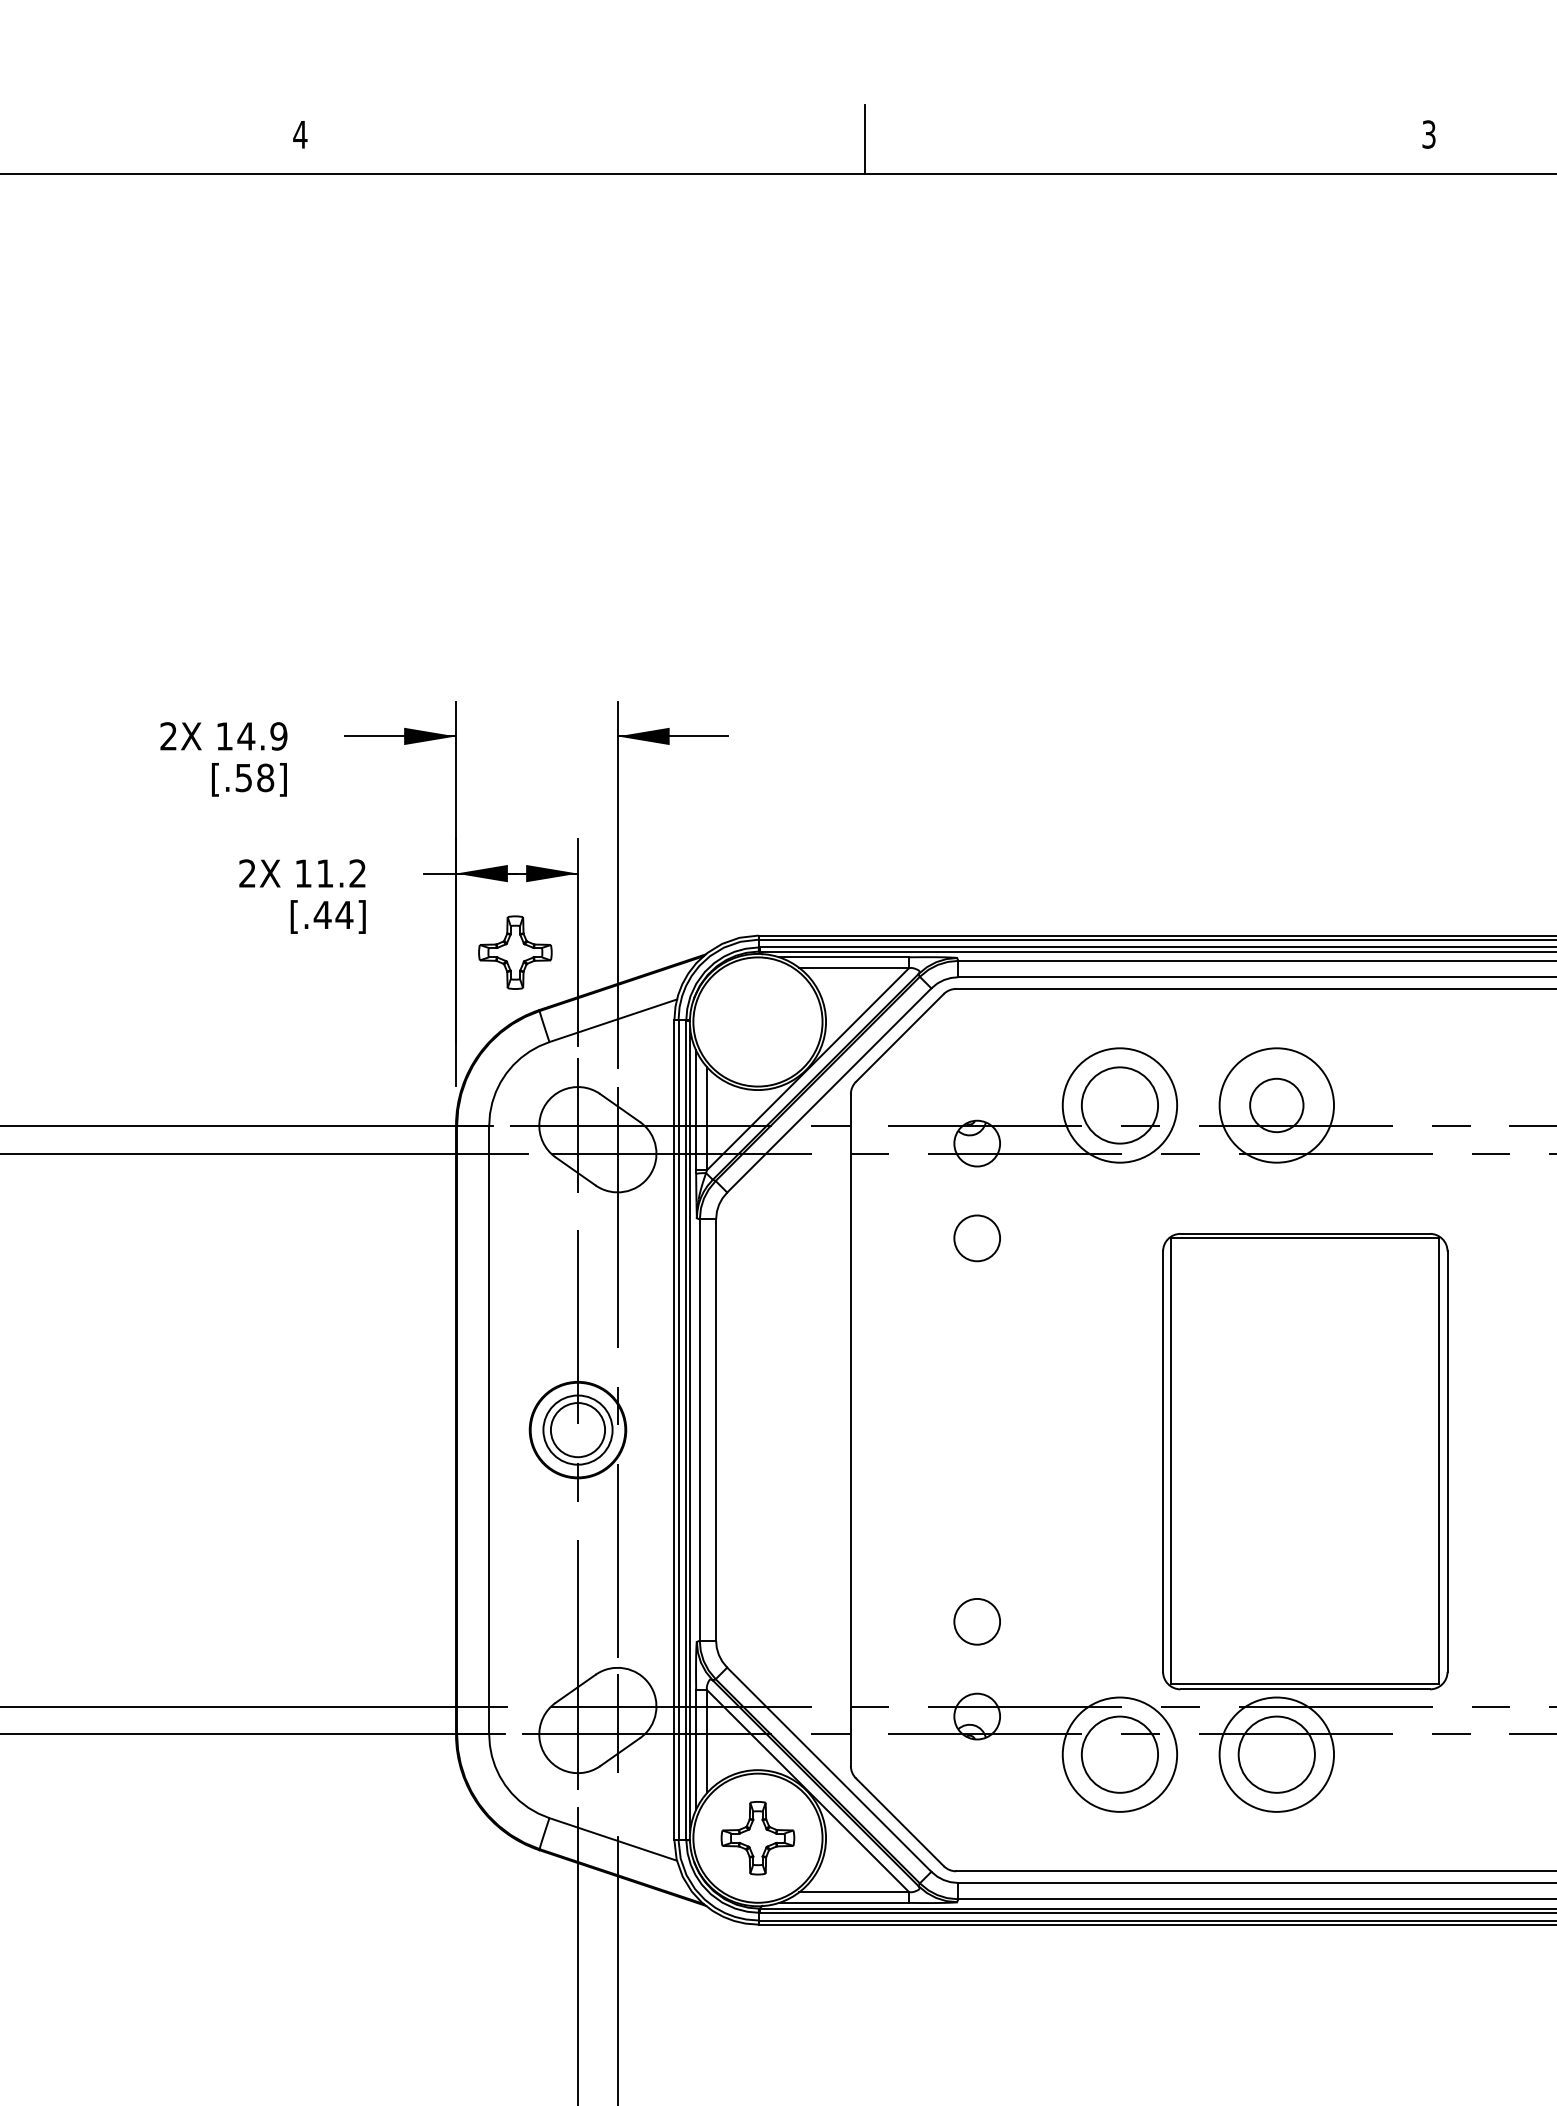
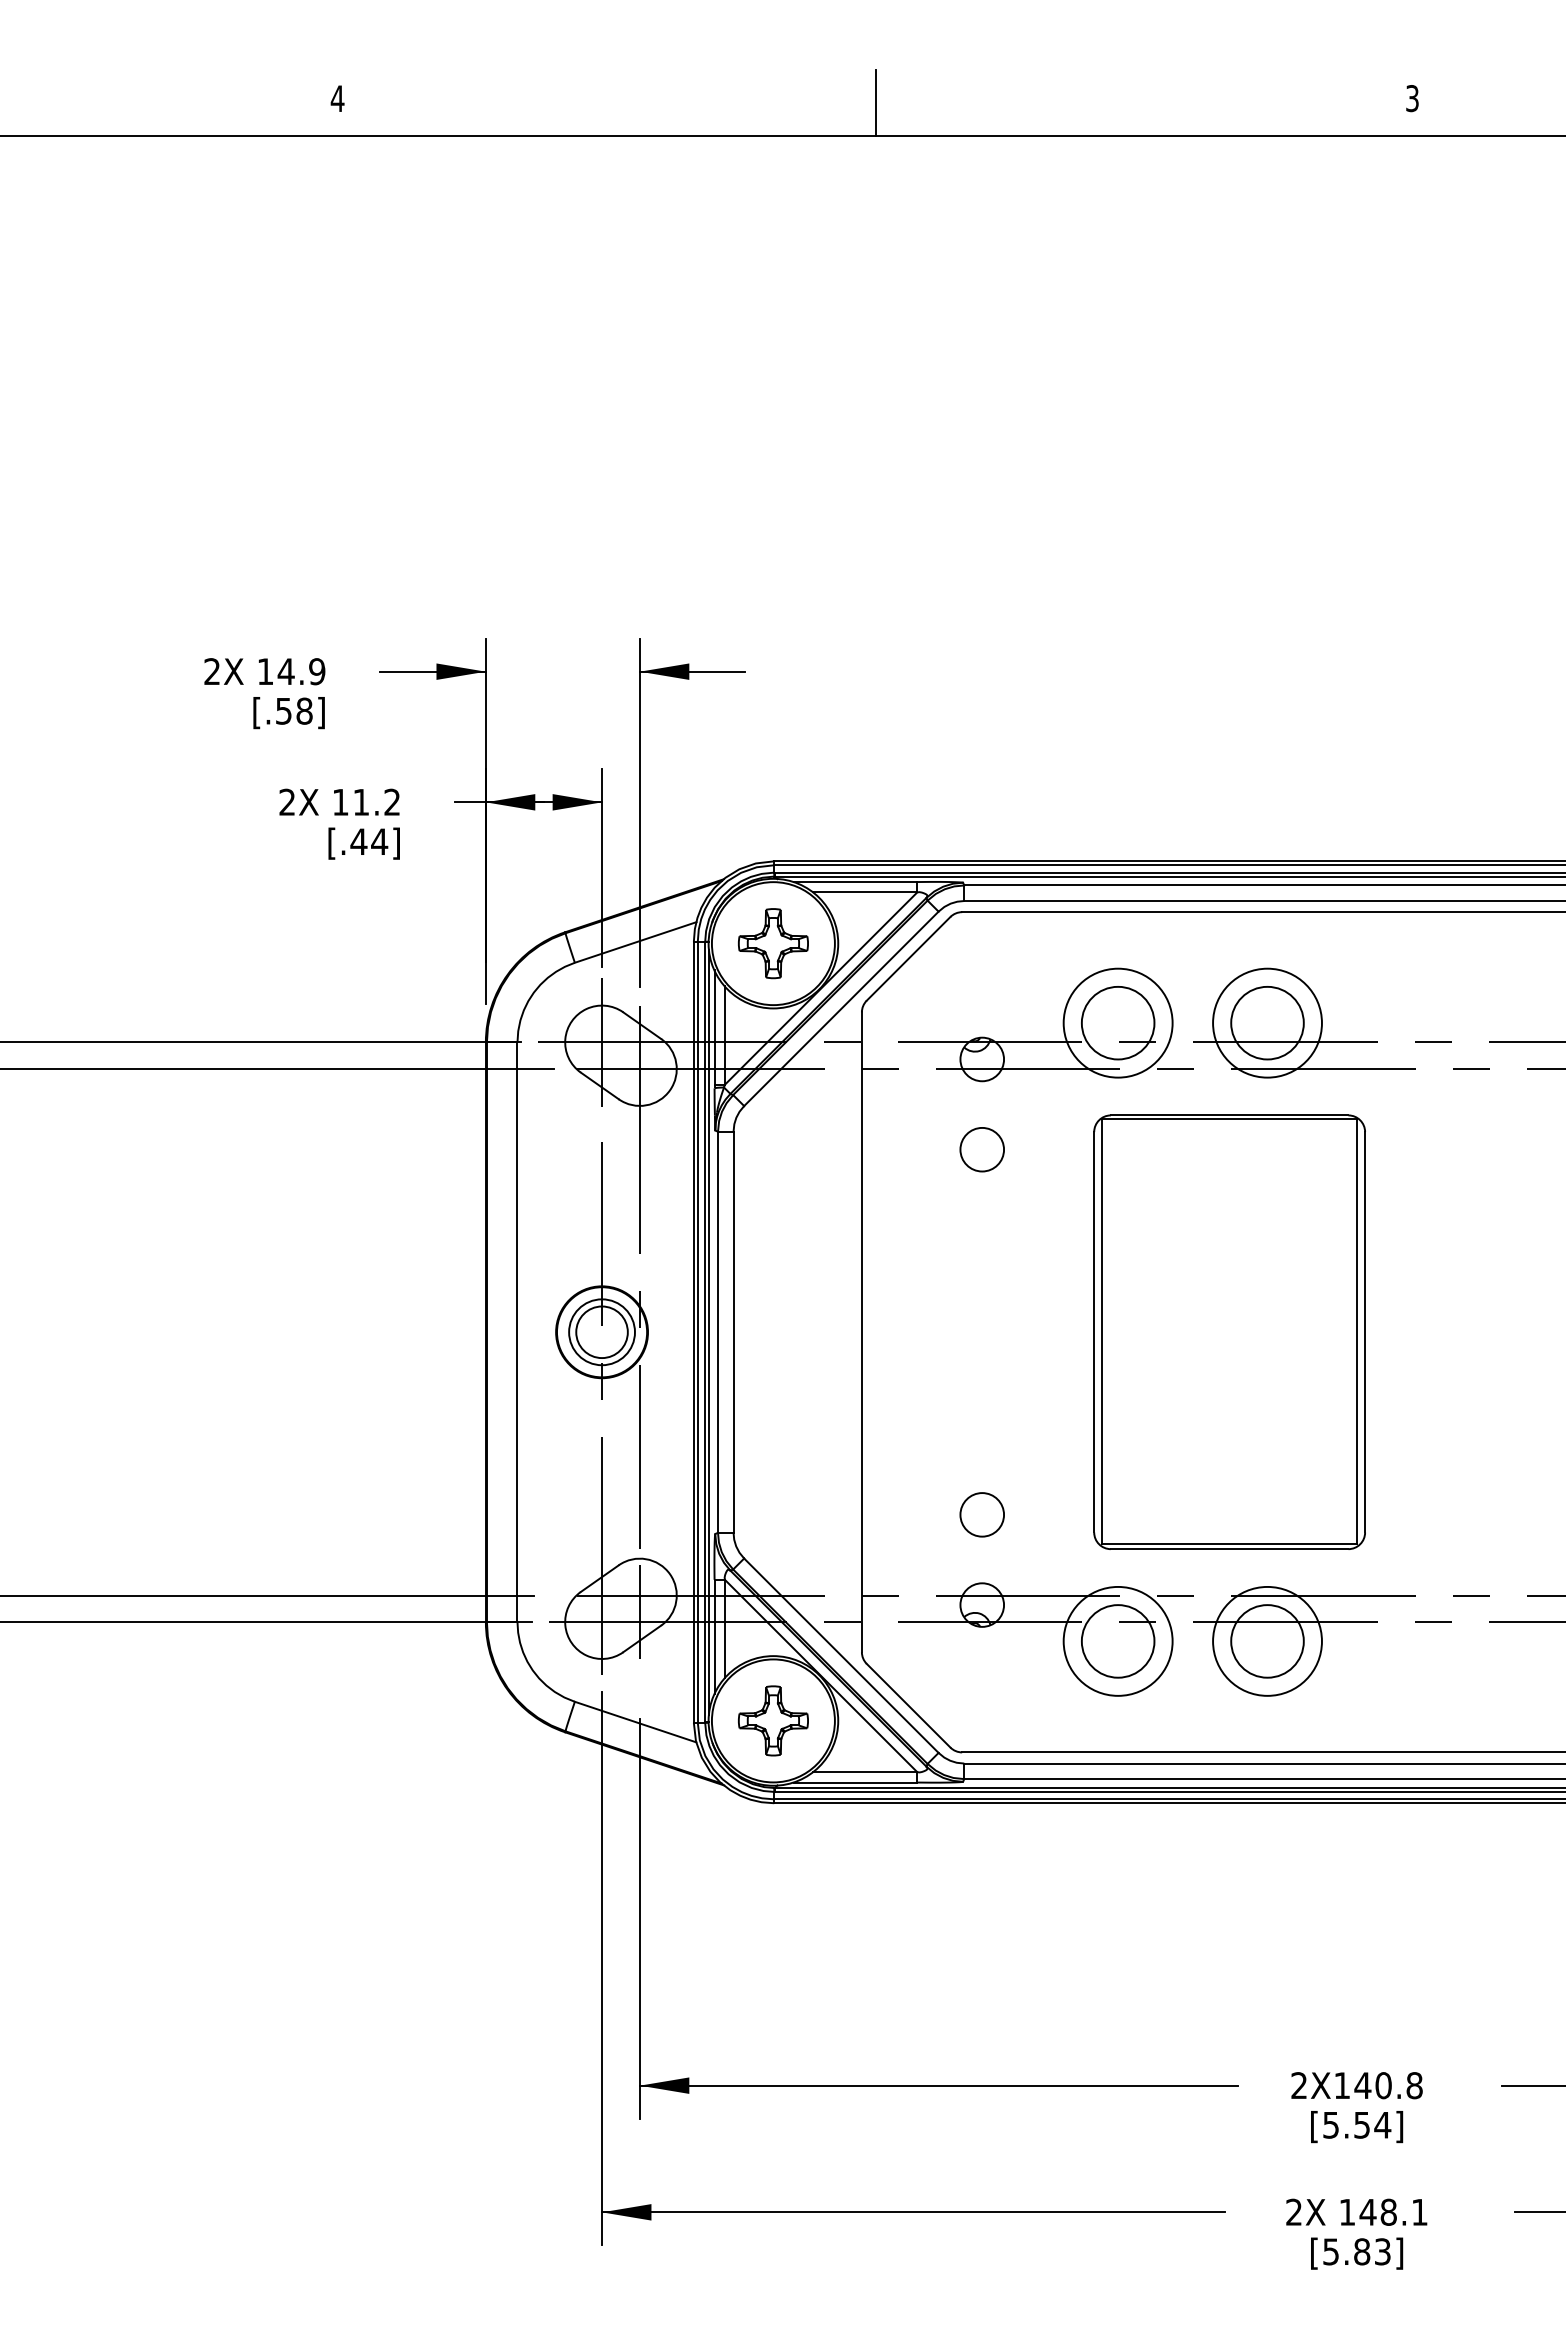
part: (515, 952) -> (773, 943), moved
circle: (1276, 1104) -> (1267, 1022), size x1.43
part: (1305, 1460) -> (1229, 1331), moved

